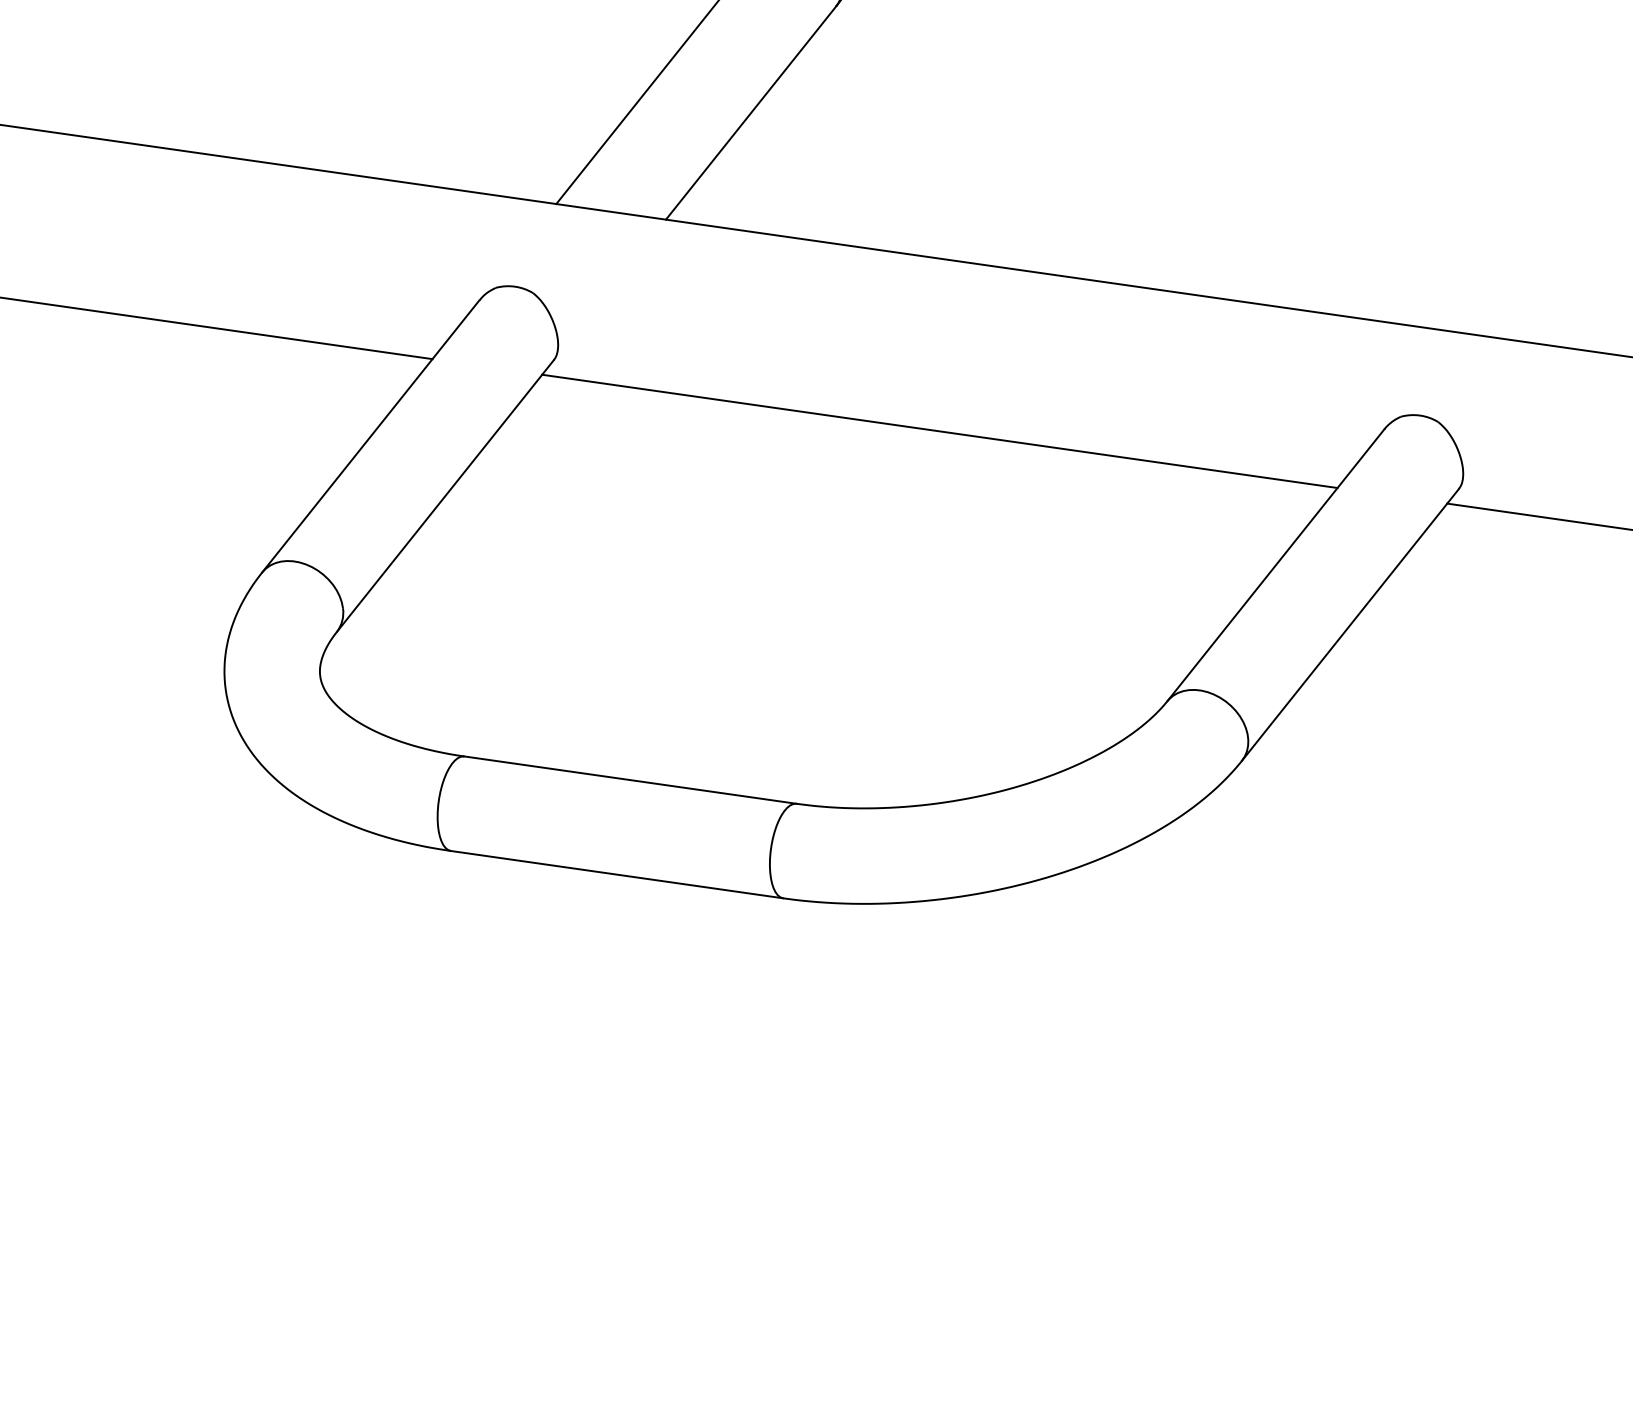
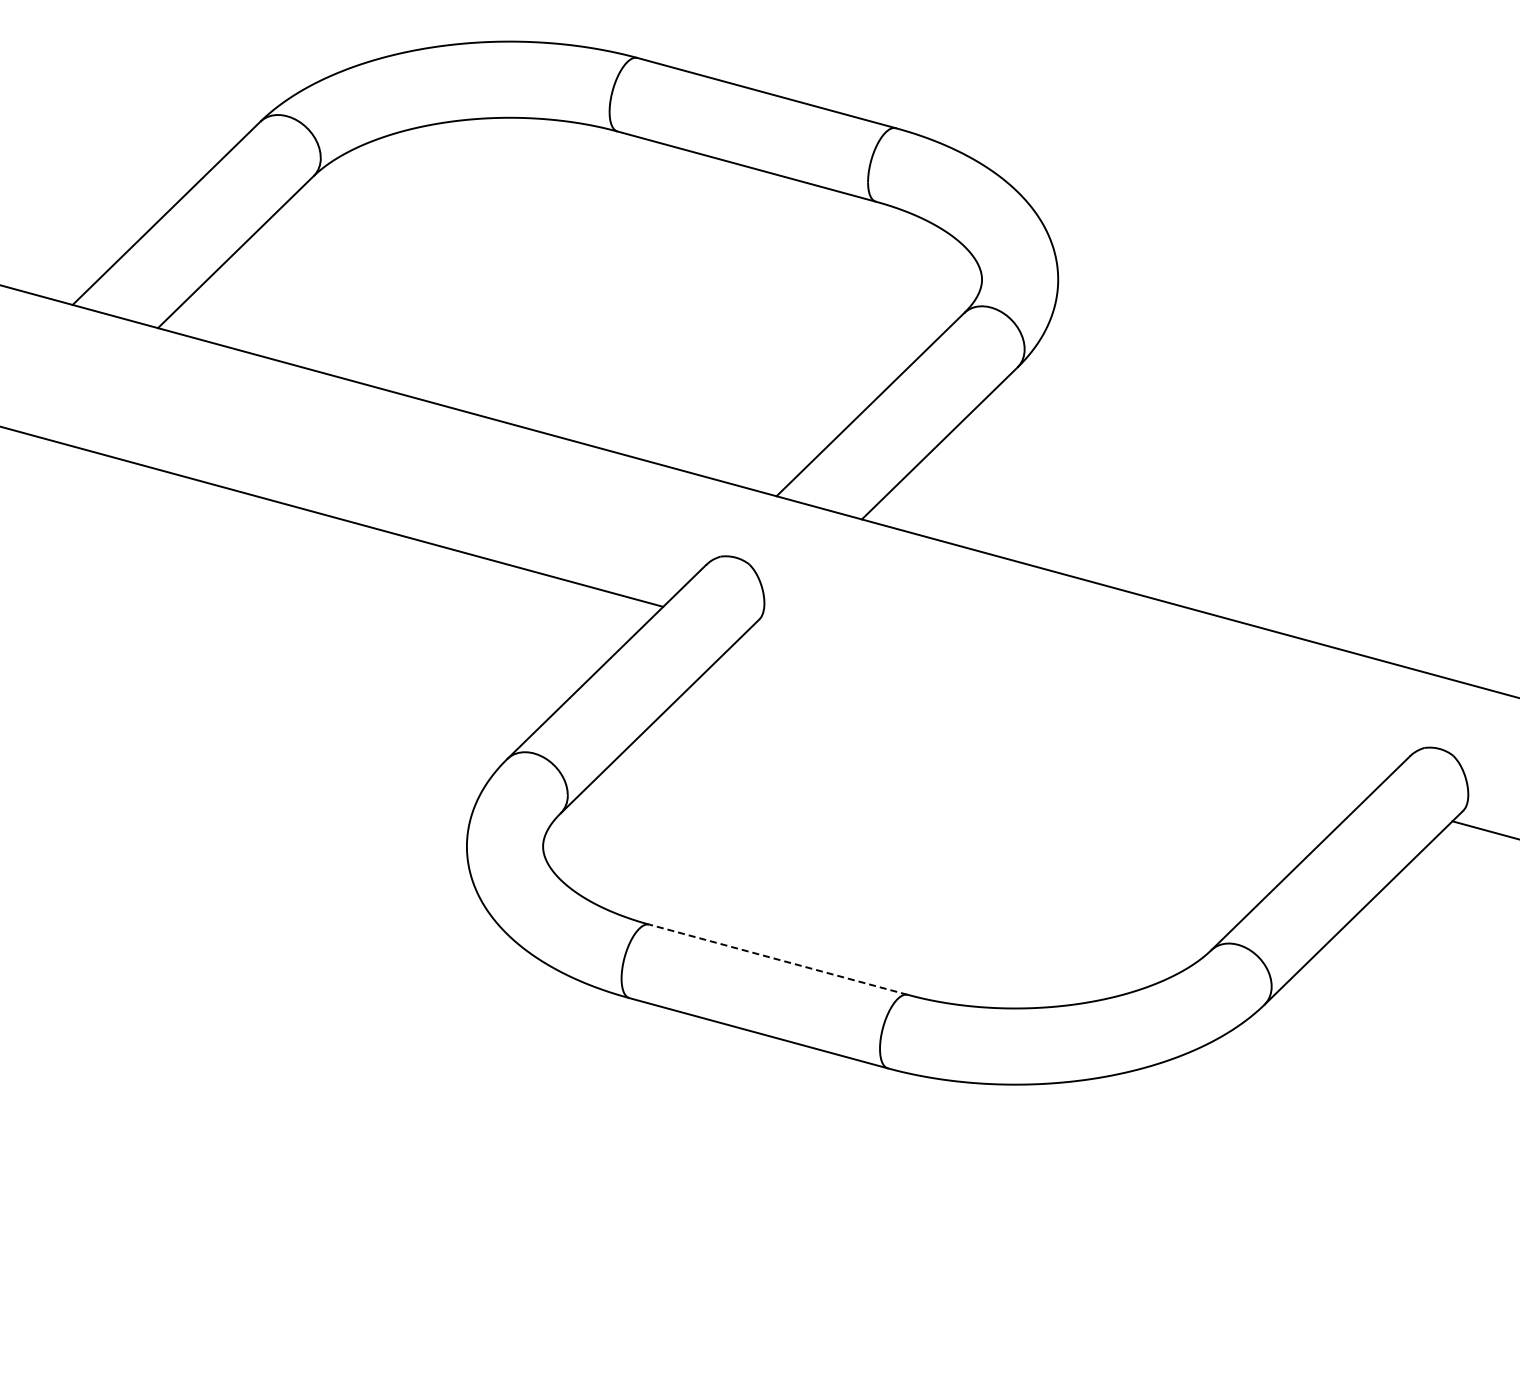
line: (939, 431) -> (1057, 714), removed
line: (630, 779) -> (778, 959), solid -> dashed

